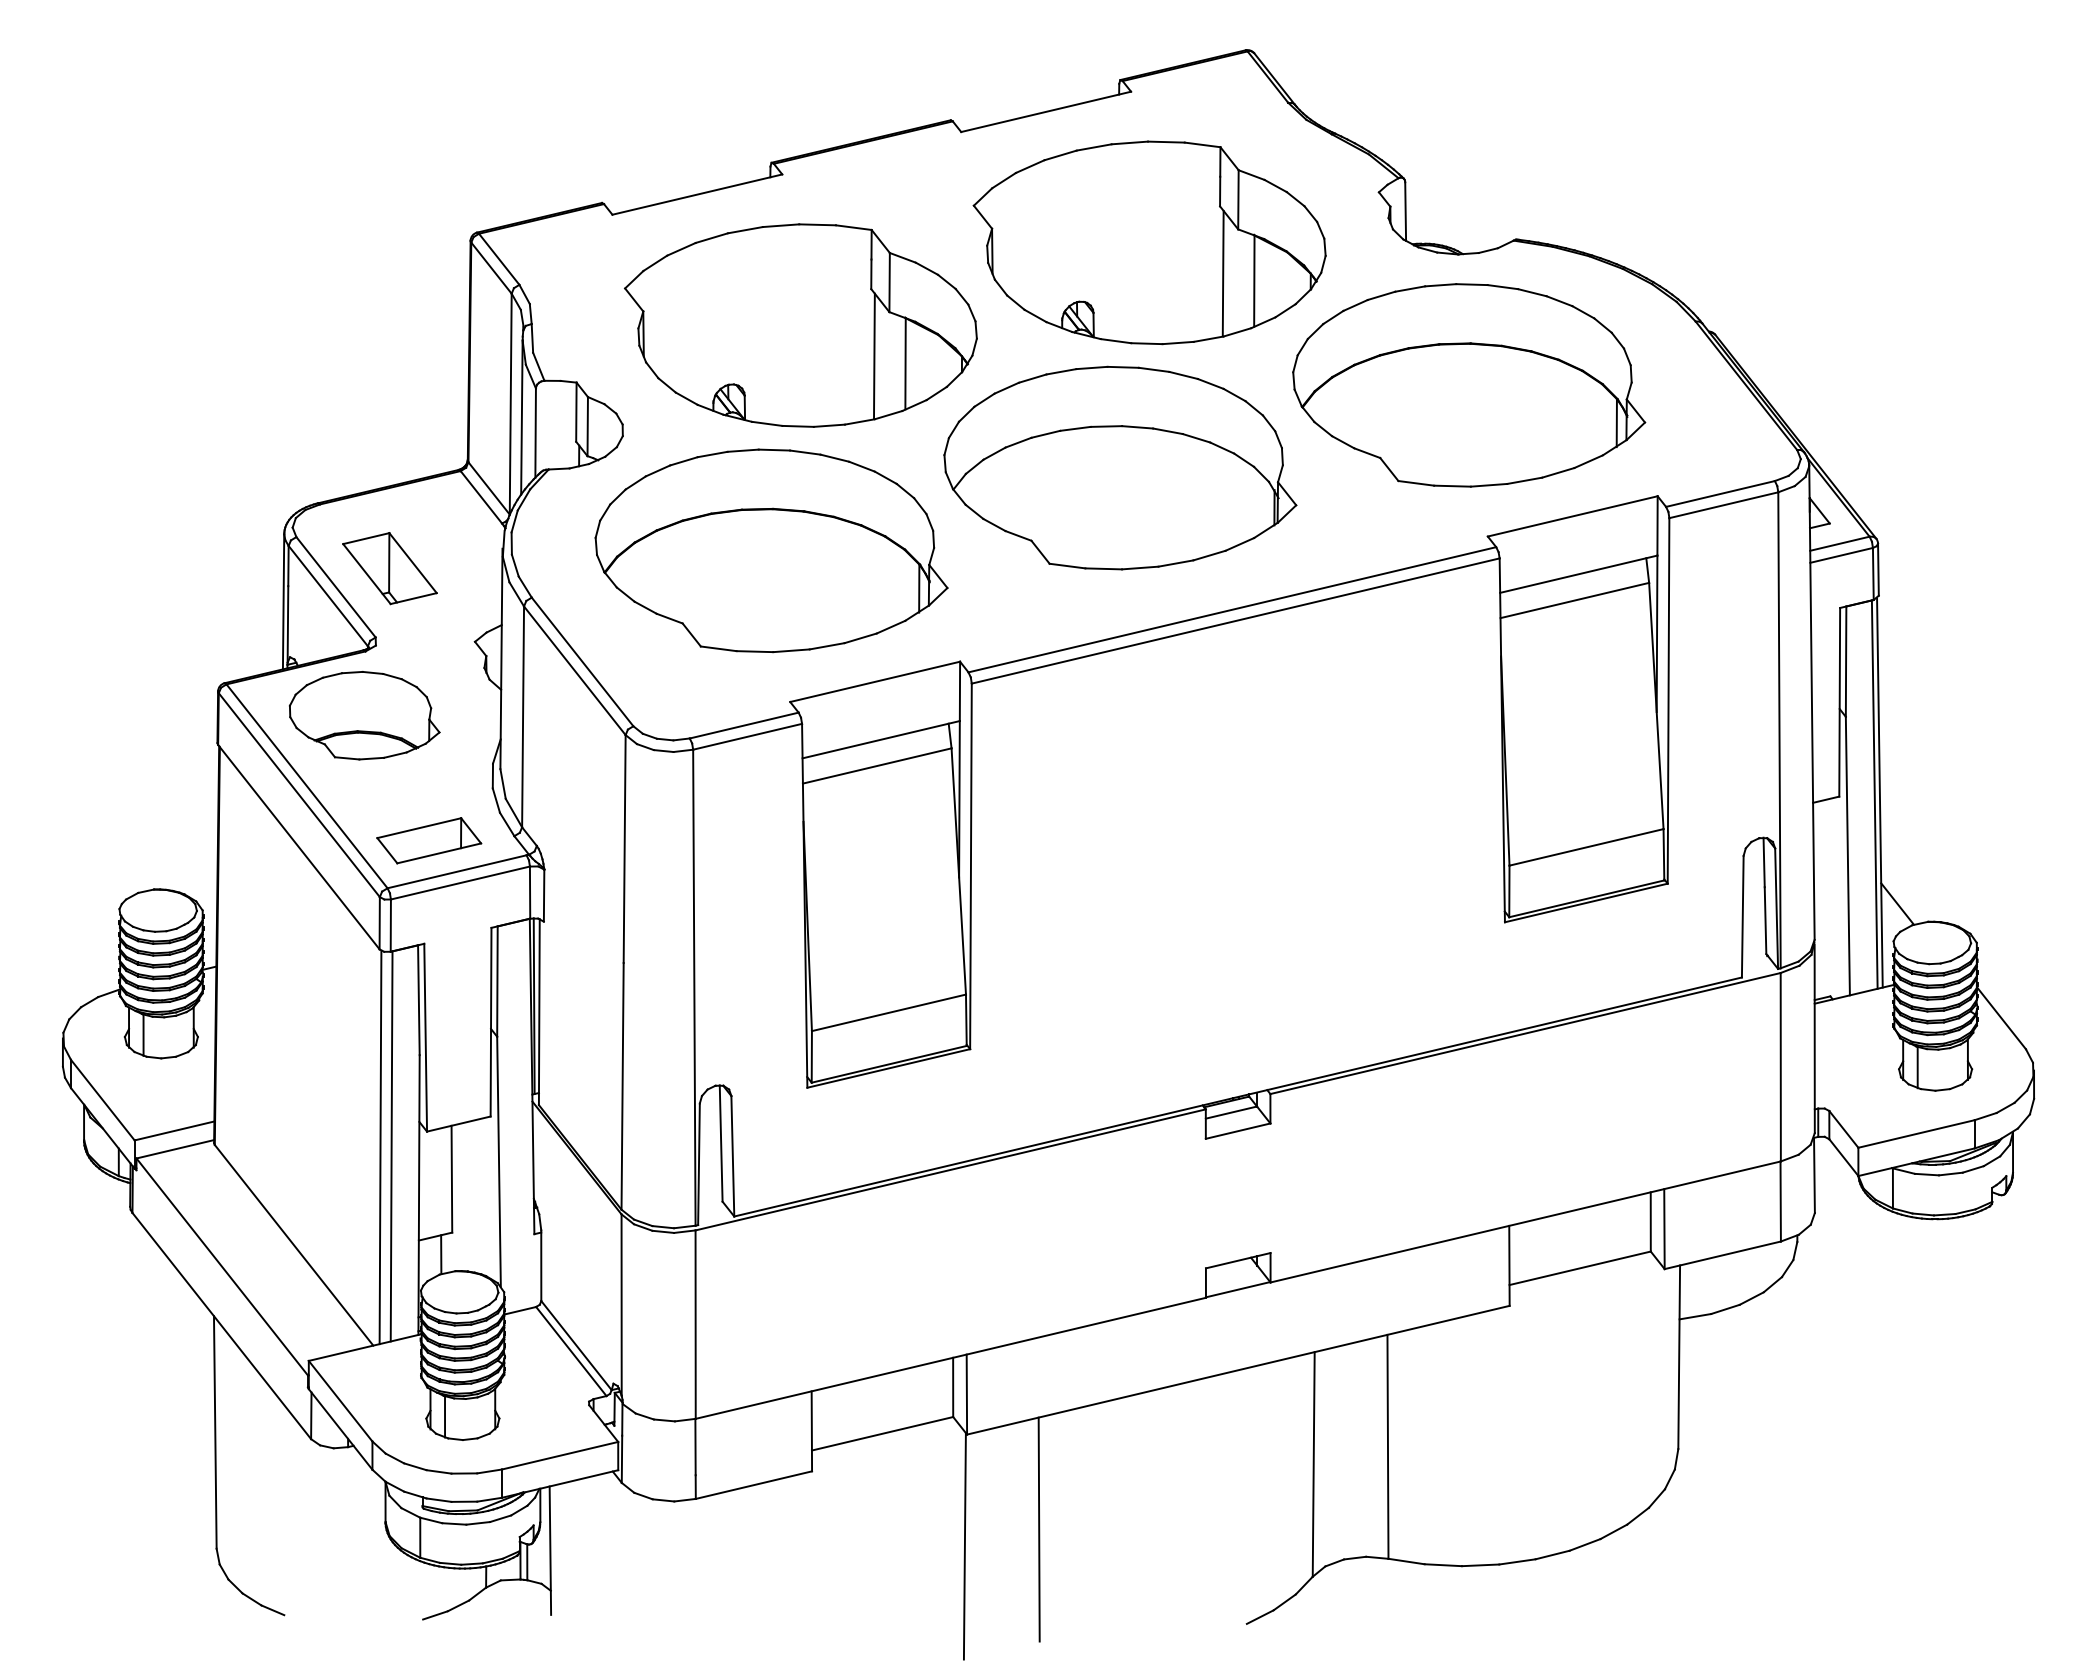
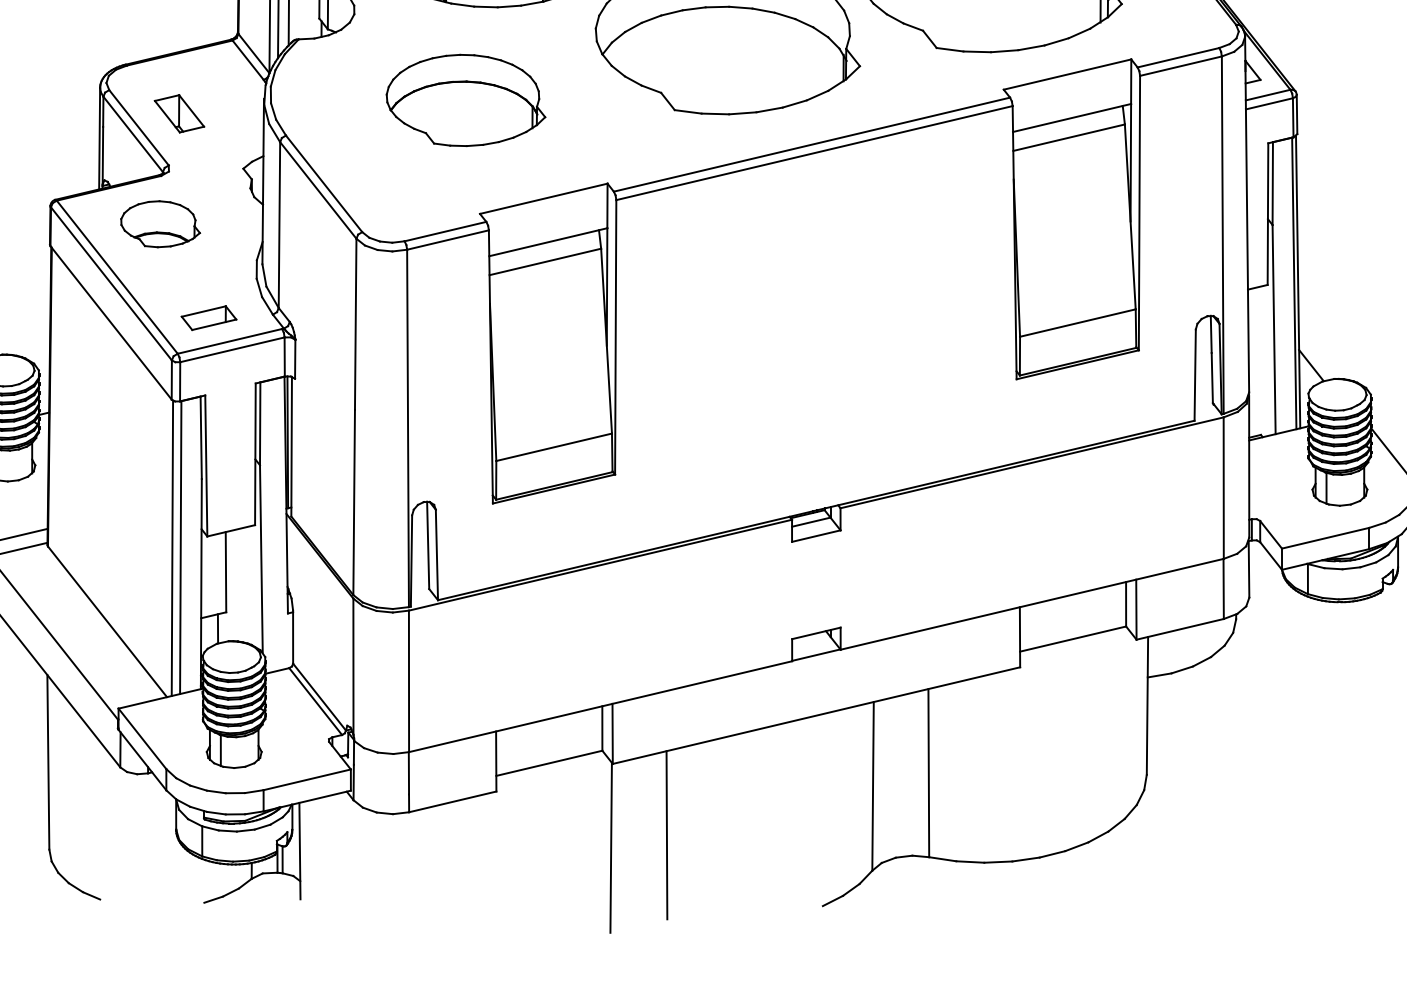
part: (771, 550) -> (465, 100), size x0.6
part: (389, 568) -> (179, 113), size x0.7
part: (364, 715) -> (160, 224), size x0.7
part: (429, 840) -> (209, 317), size x0.7

